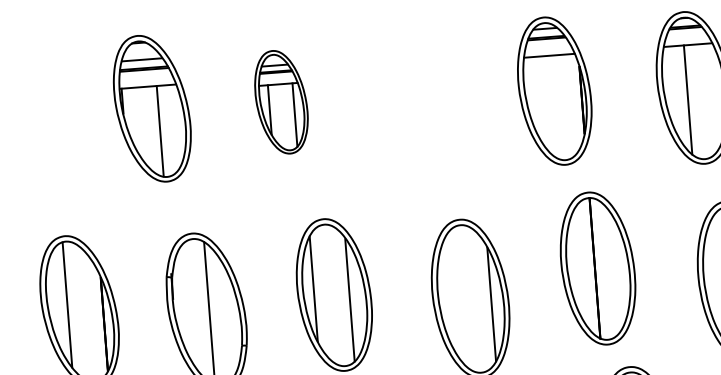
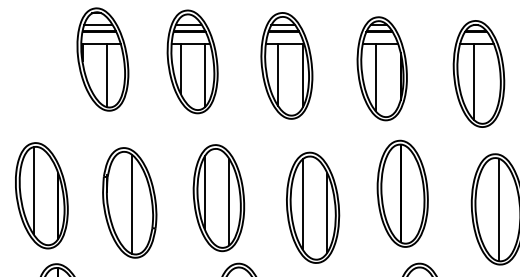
part: (416, 97) -> (286, 65), added
part: (281, 101) -> (192, 61), size x1.43
line: (547, 104) -> (376, 77), added
line: (455, 294) -> (302, 204), added

